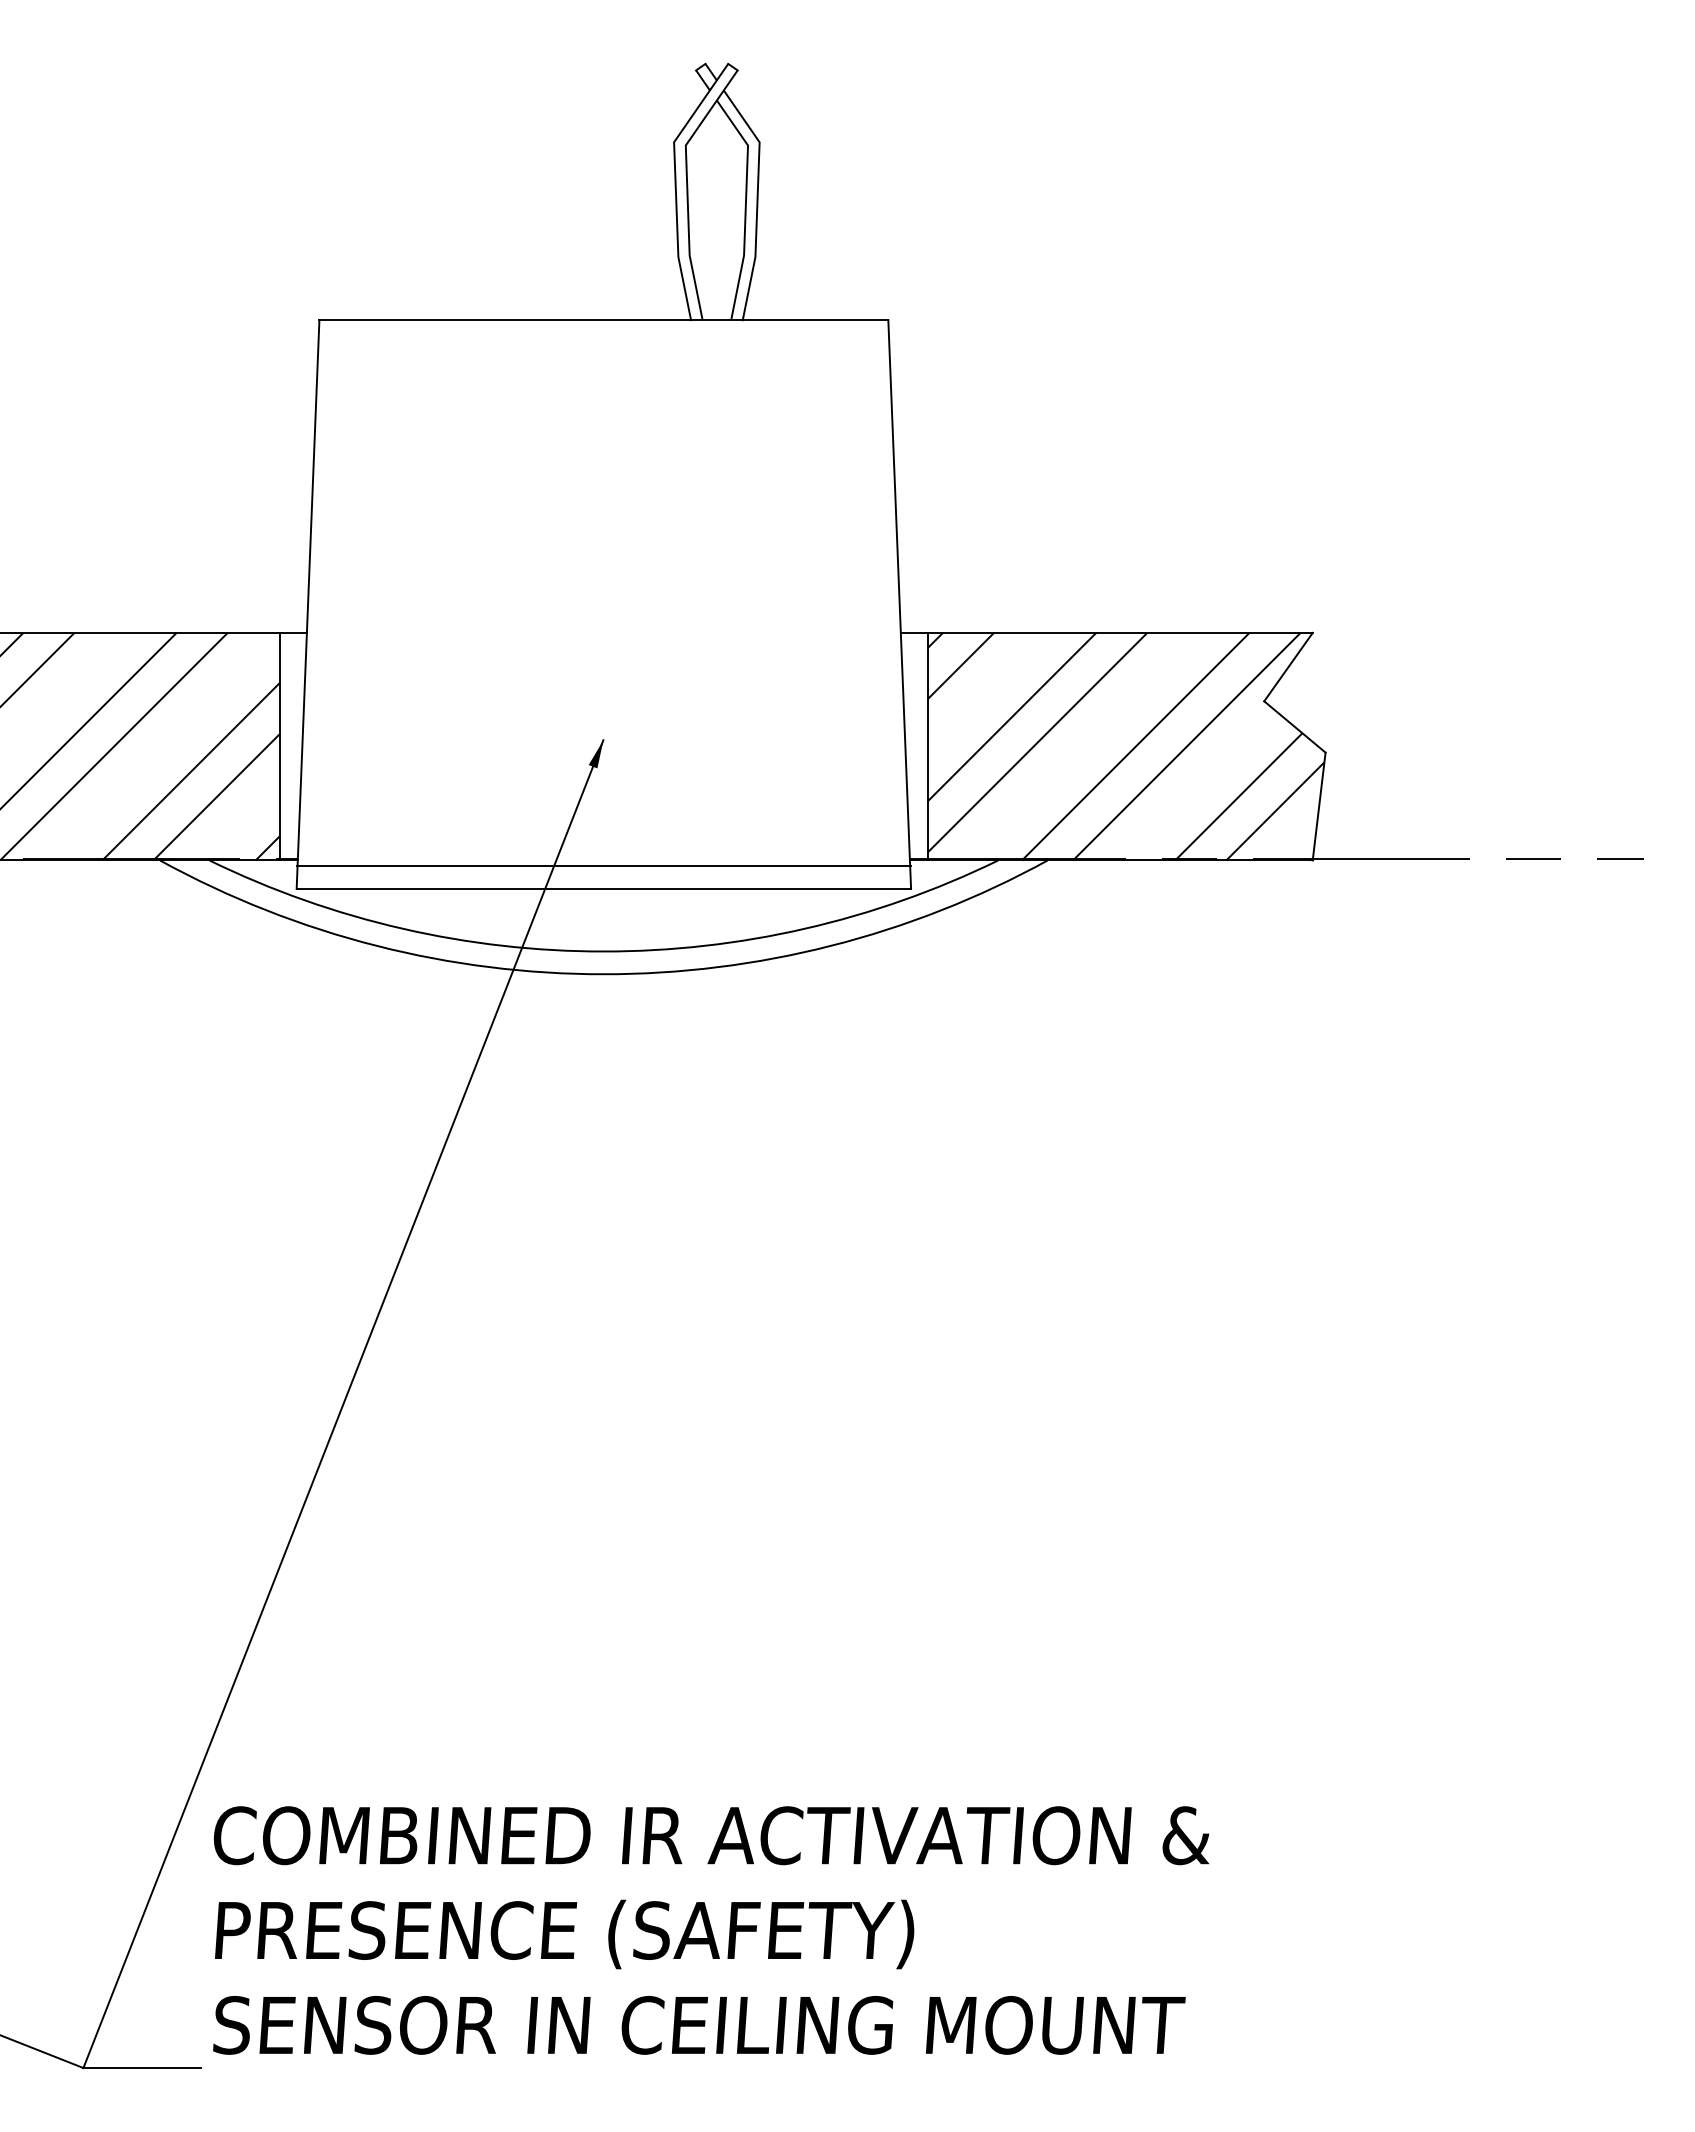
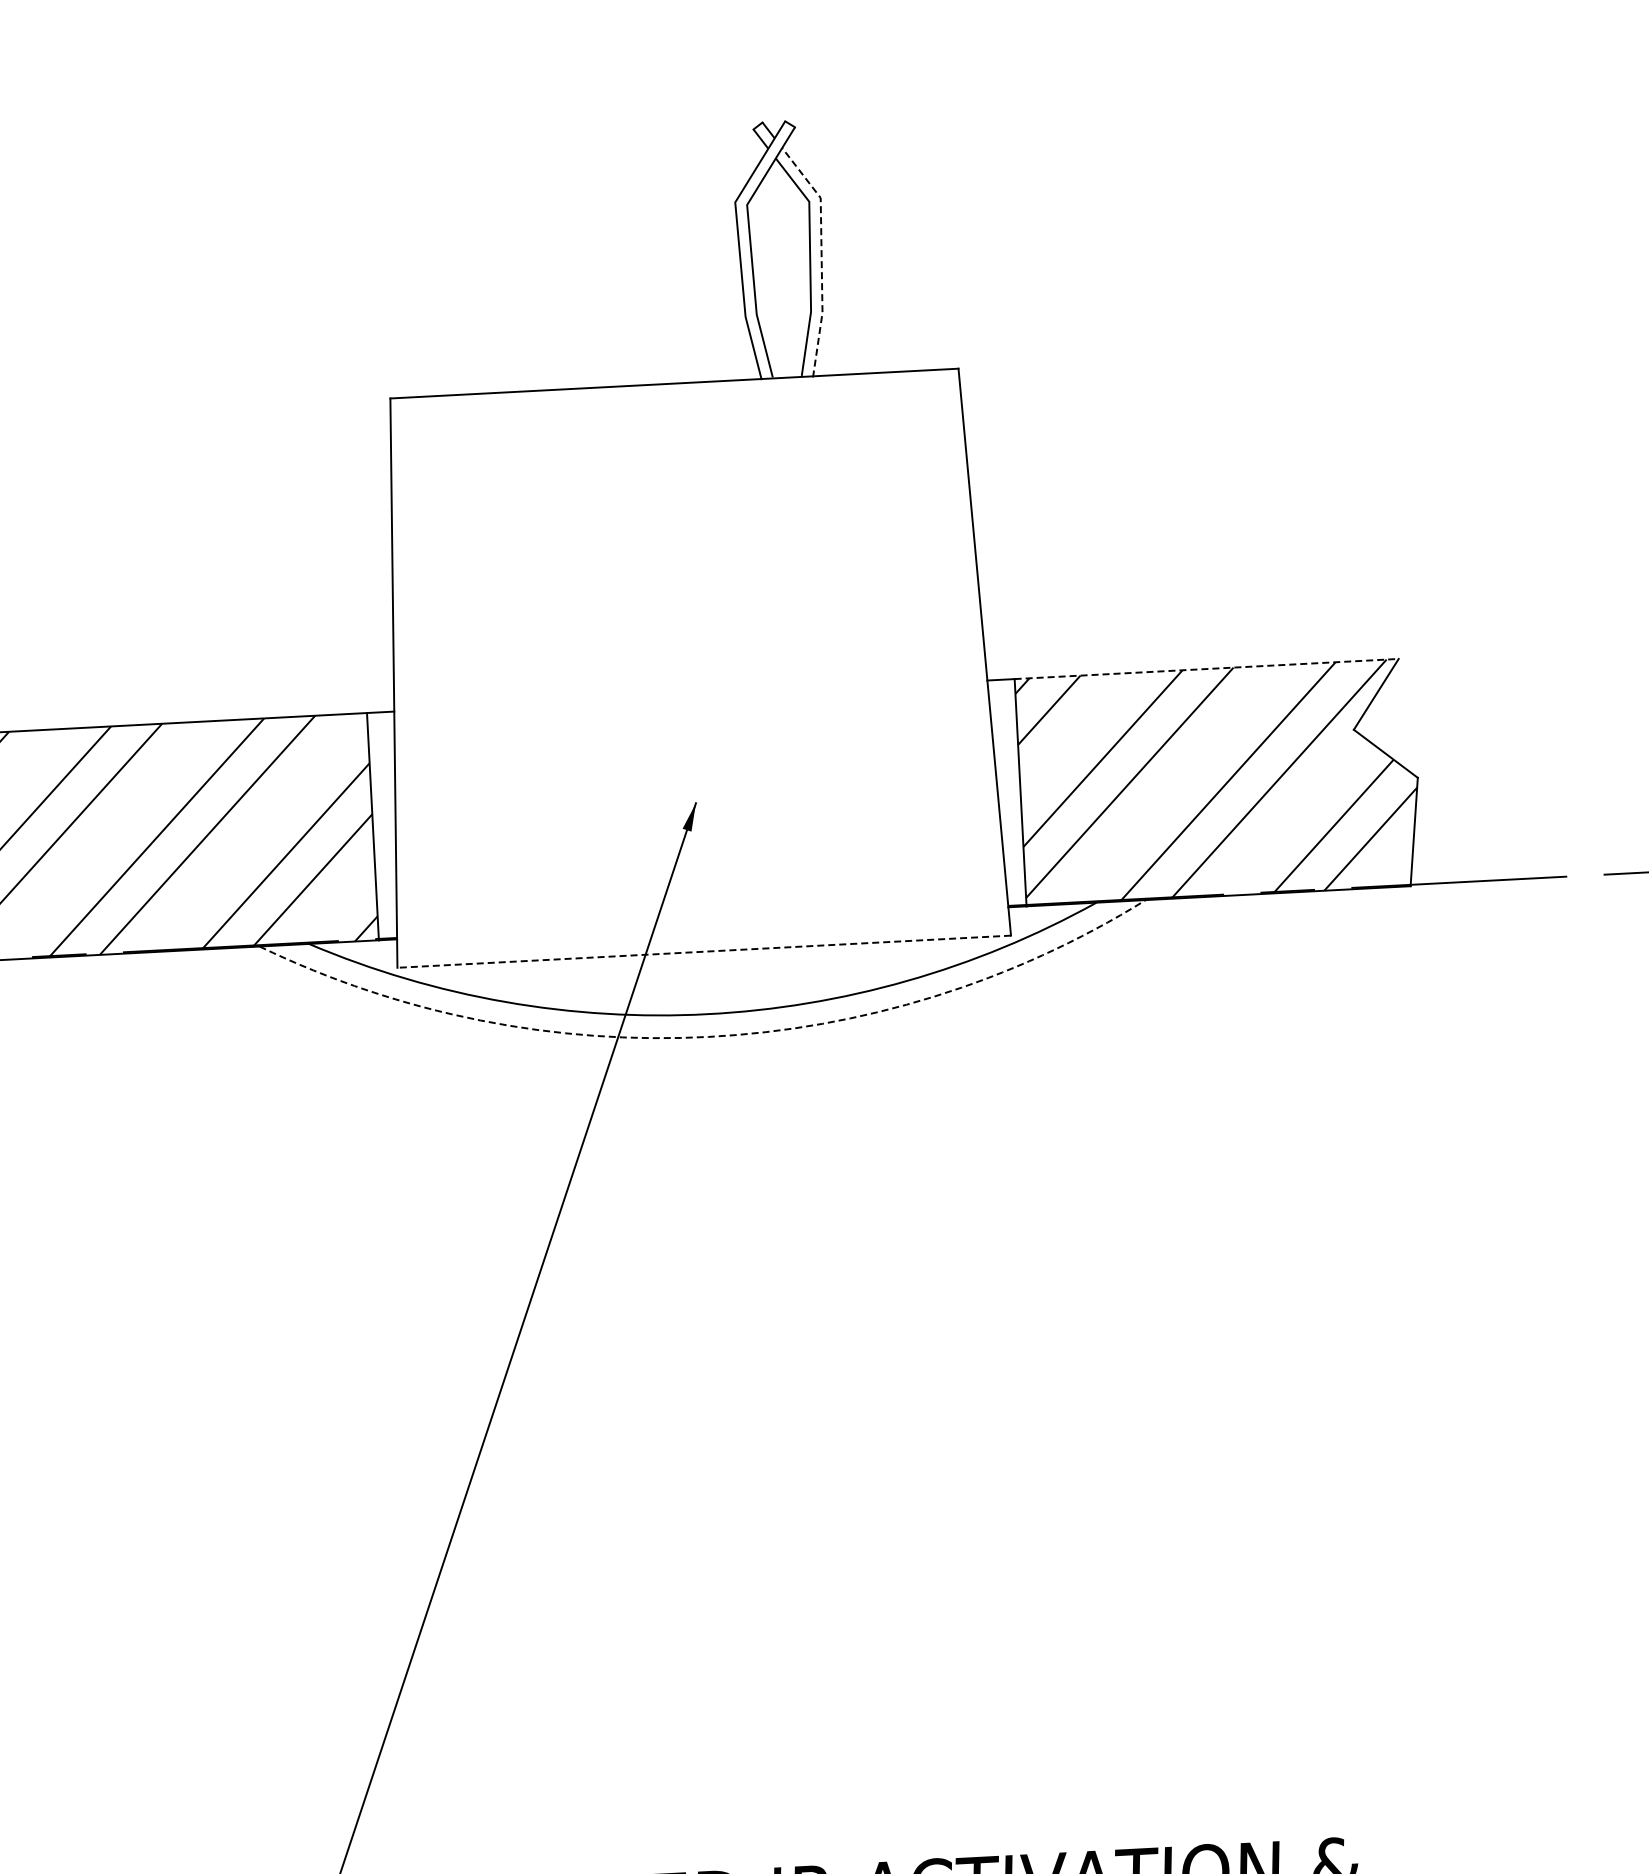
line: (757, 200) -> (821, 256), solid -> dashed
line: (1120, 632) -> (1206, 668), solid -> dashed
line: (603, 866) -> (702, 929), removed
line: (603, 888) -> (703, 951), solid -> dashed
arc: (603, 974) -> (708, 1037), solid -> dashed

